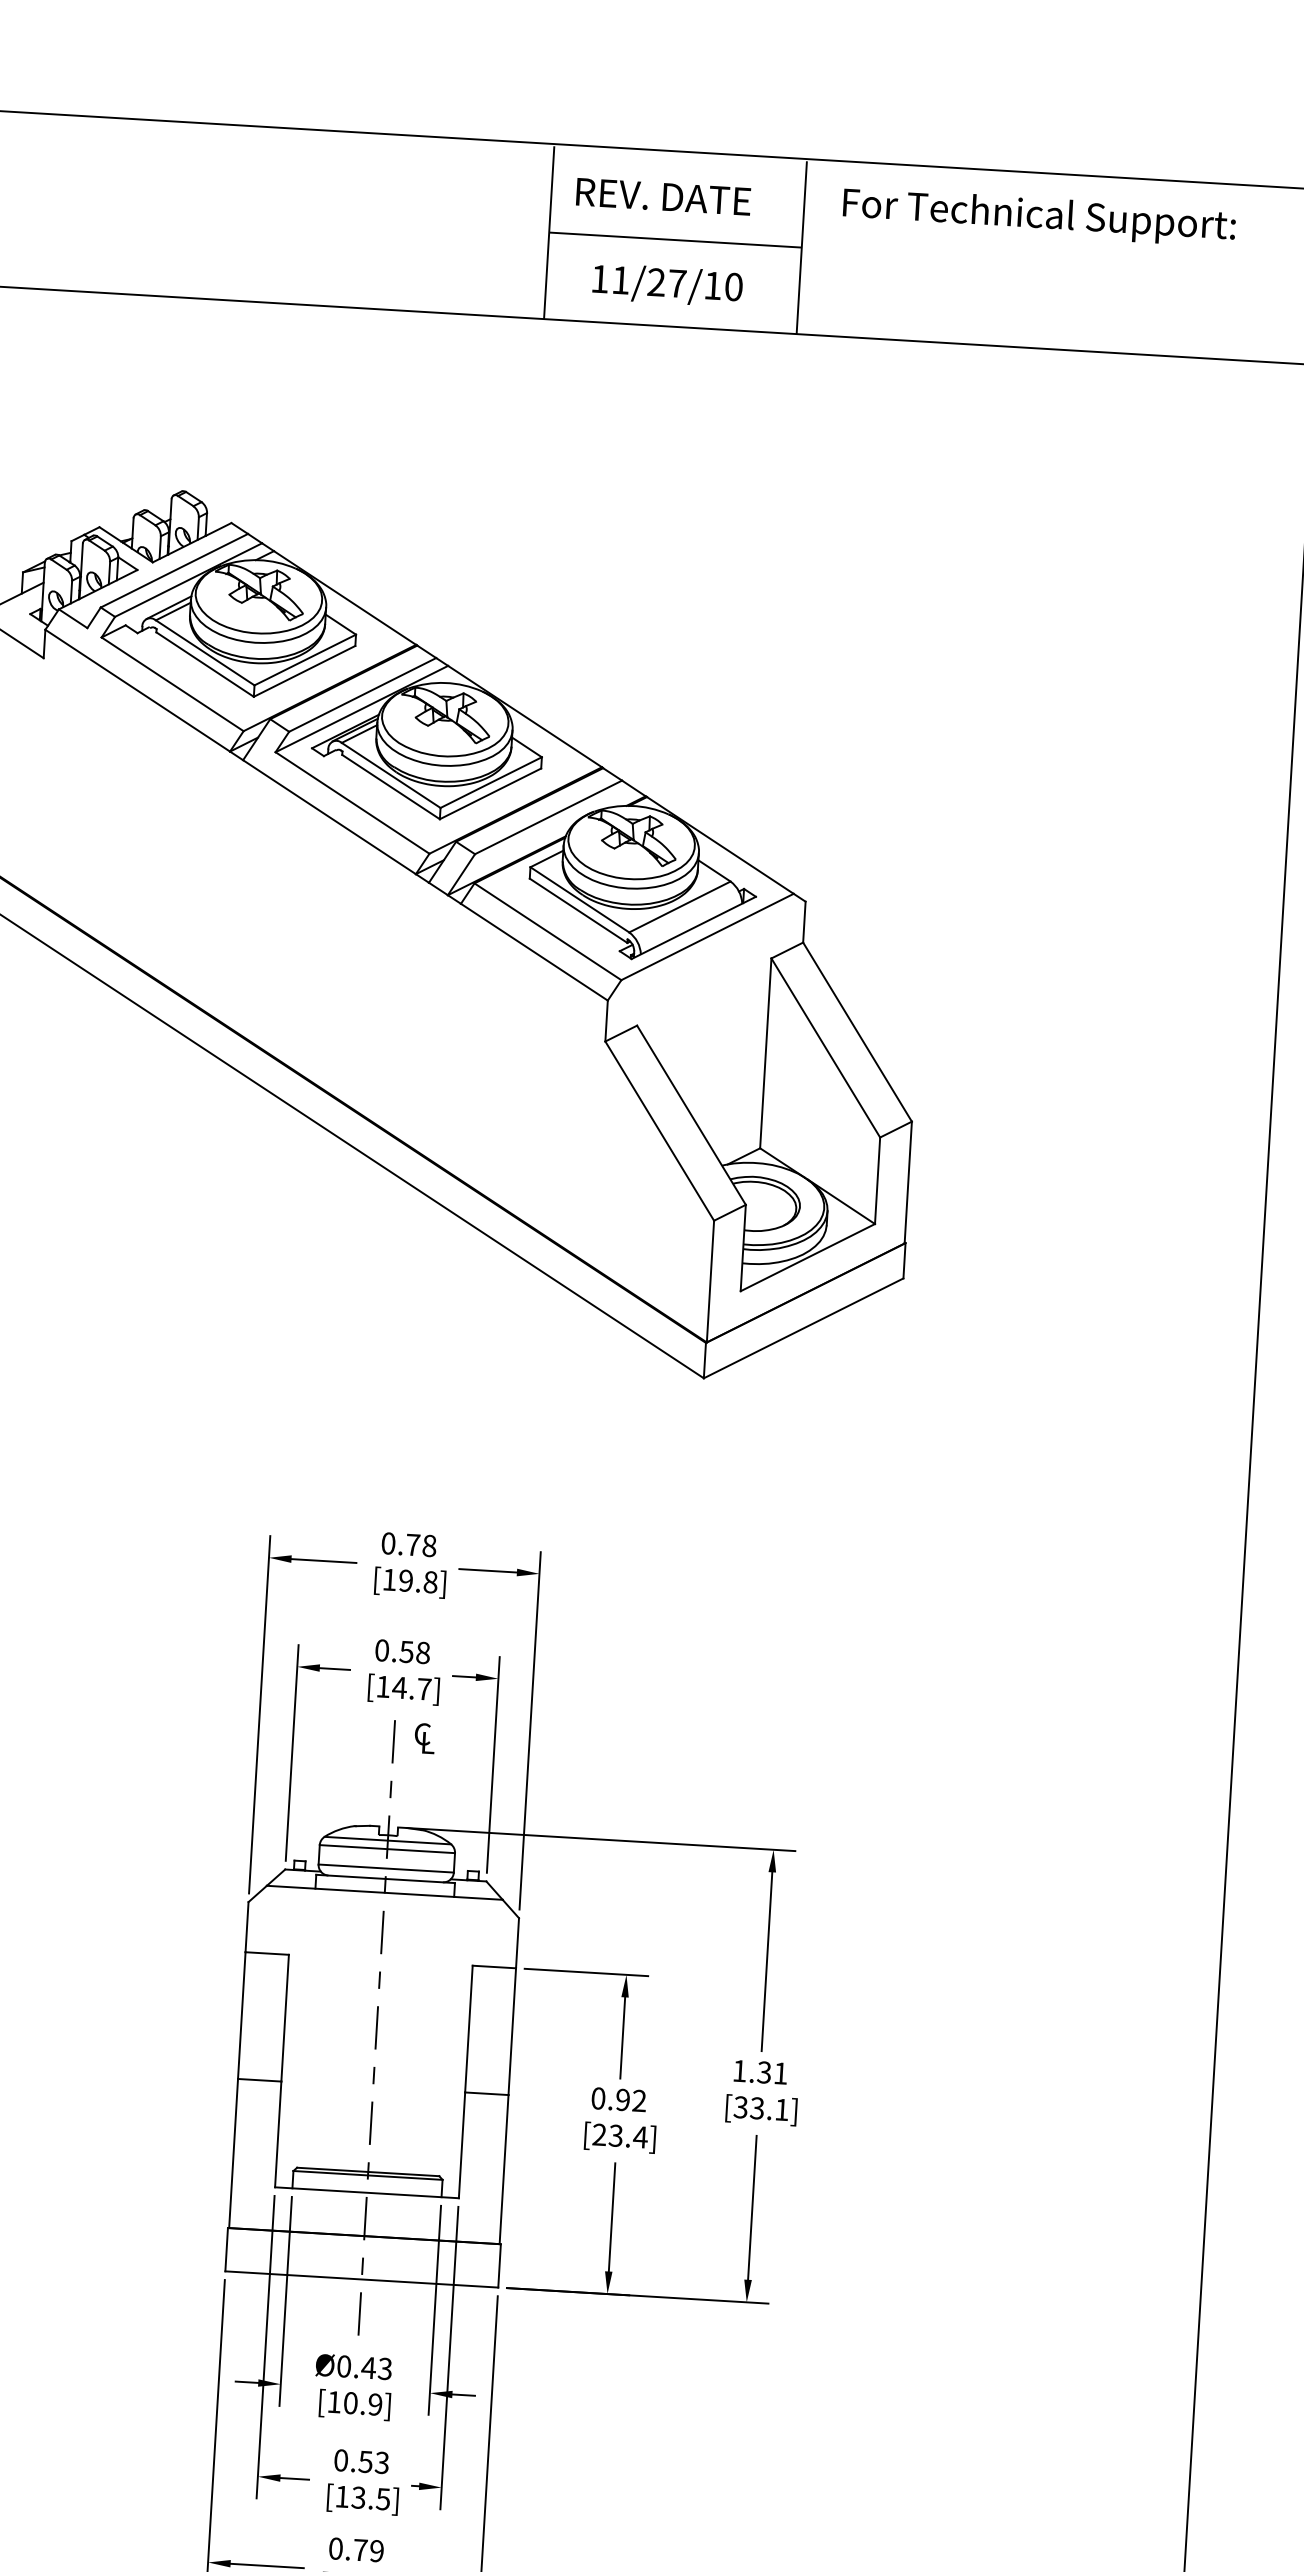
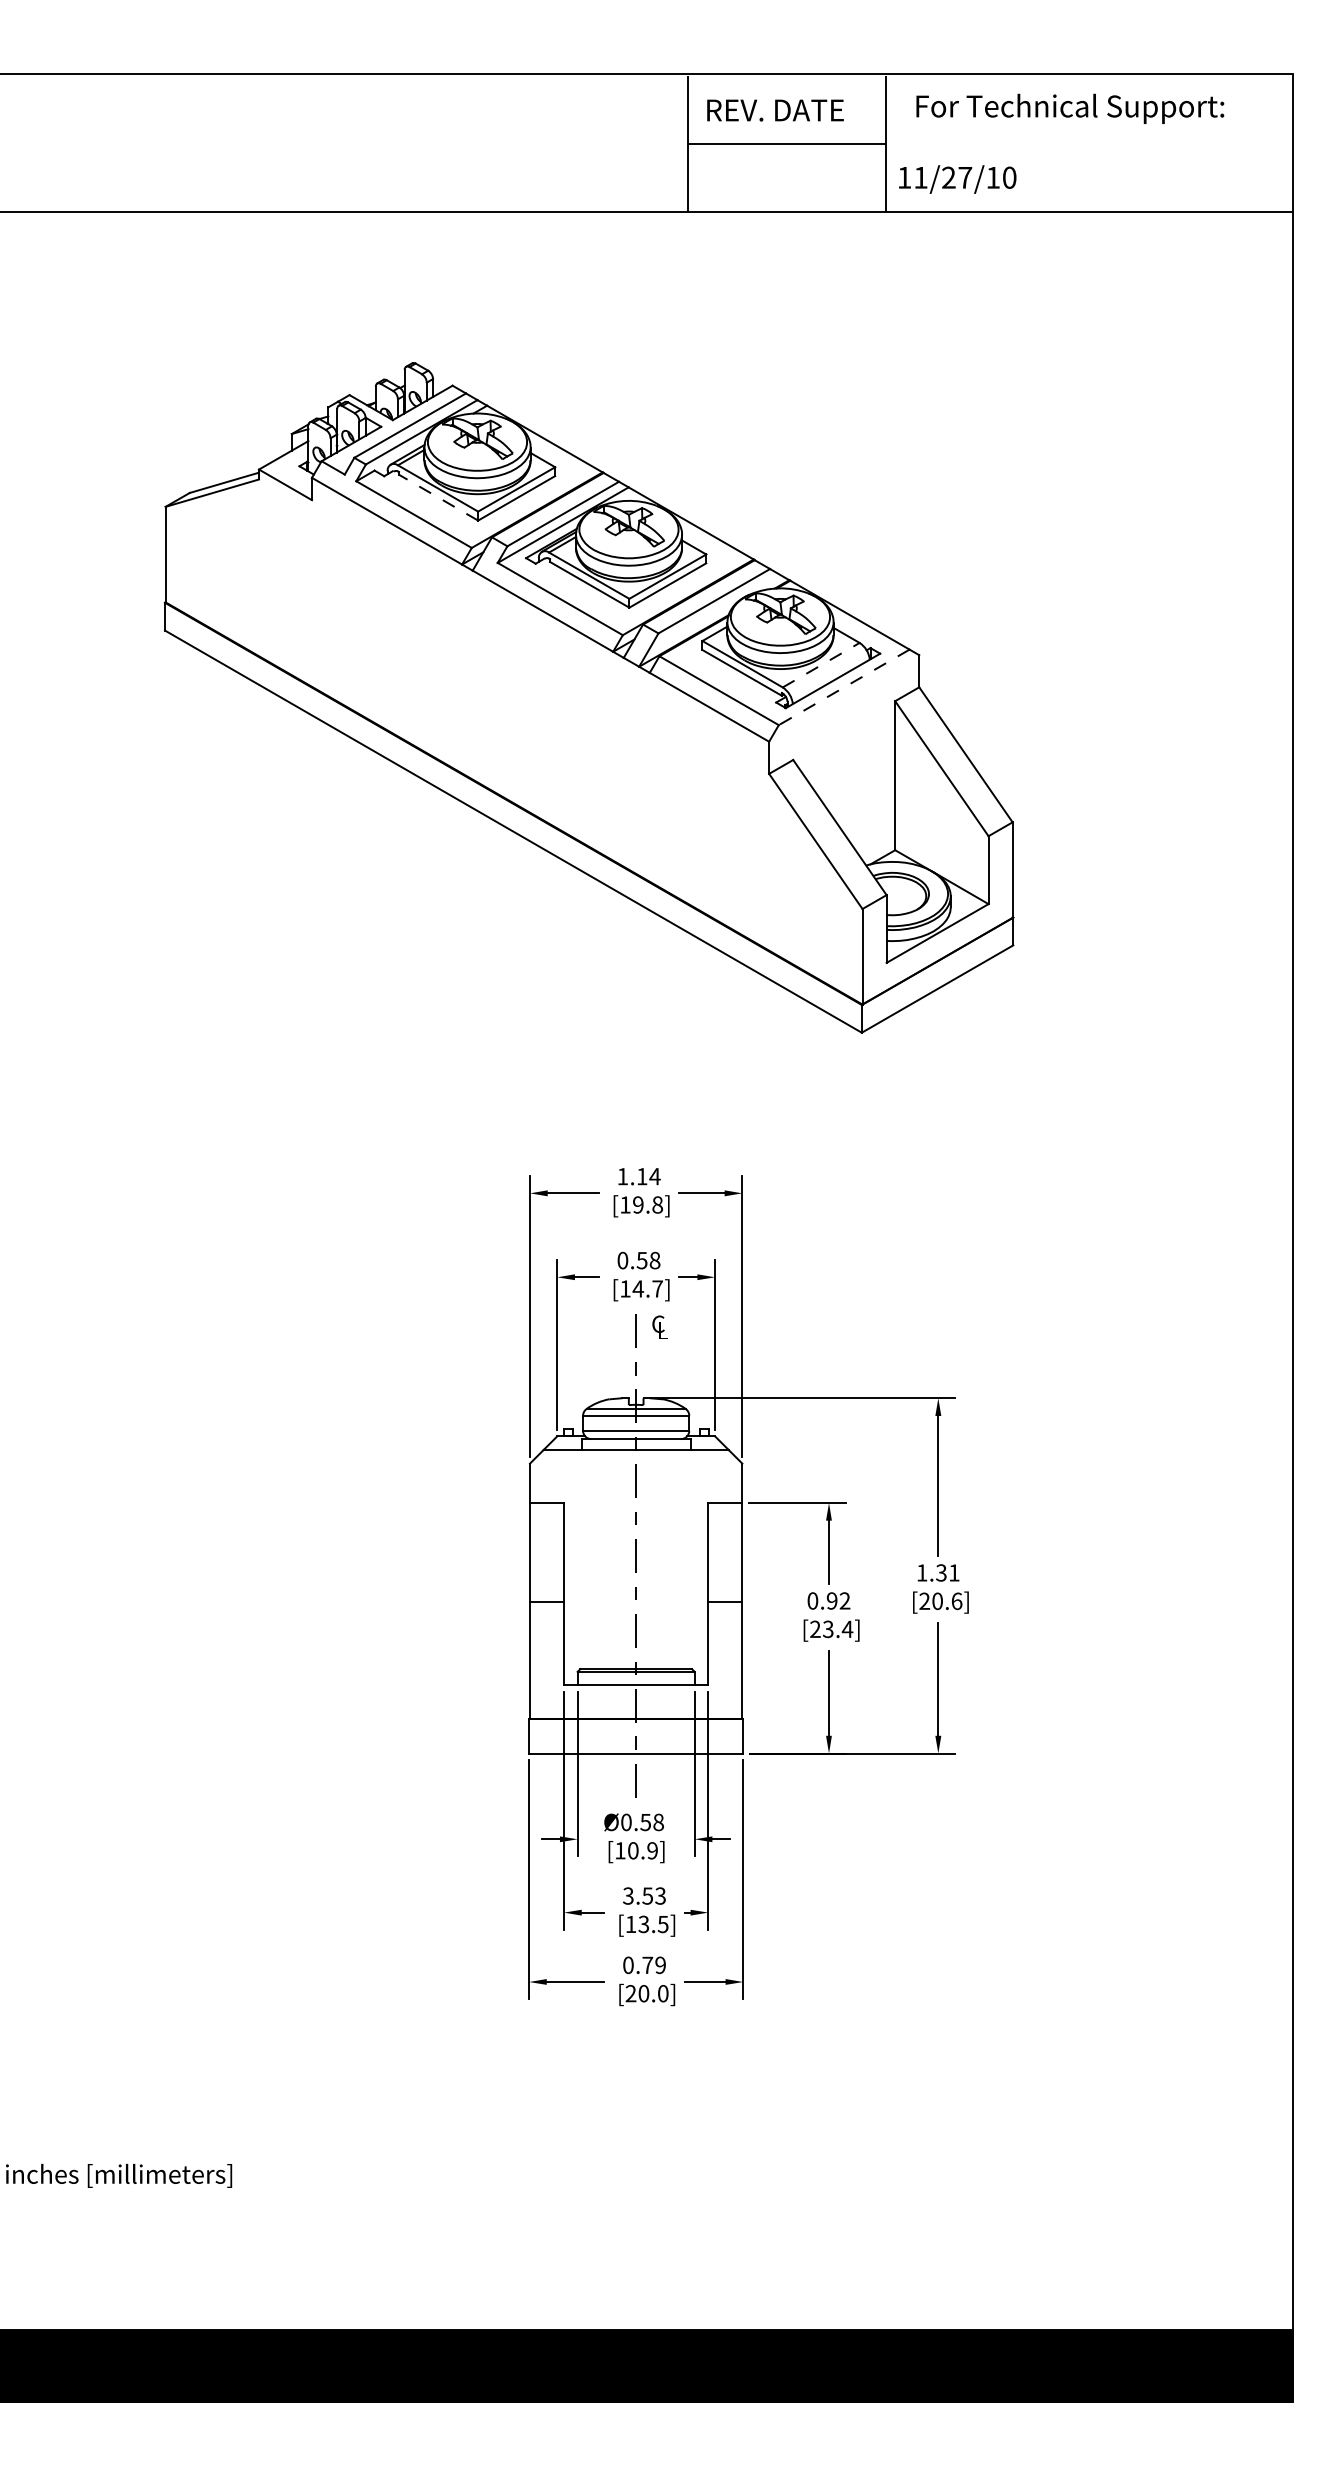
text: (667, 285) -> (957, 179), moved
line: (205, 664) -> (438, 497), solid -> dashed
line: (680, 906) -> (821, 664), solid -> dashed
line: (707, 937) -> (844, 687), solid -> dashed
text: (408, 1544) -> (638, 1176), 0.78 -> 1.14
text: (761, 2108) -> (940, 1601), [33.1] -> [20.6]
text: (376, 2368) -> (651, 1822), Ø0.43 -> Ø0.58
text: (341, 2459) -> (628, 1895), 0.53 -> 3.53

